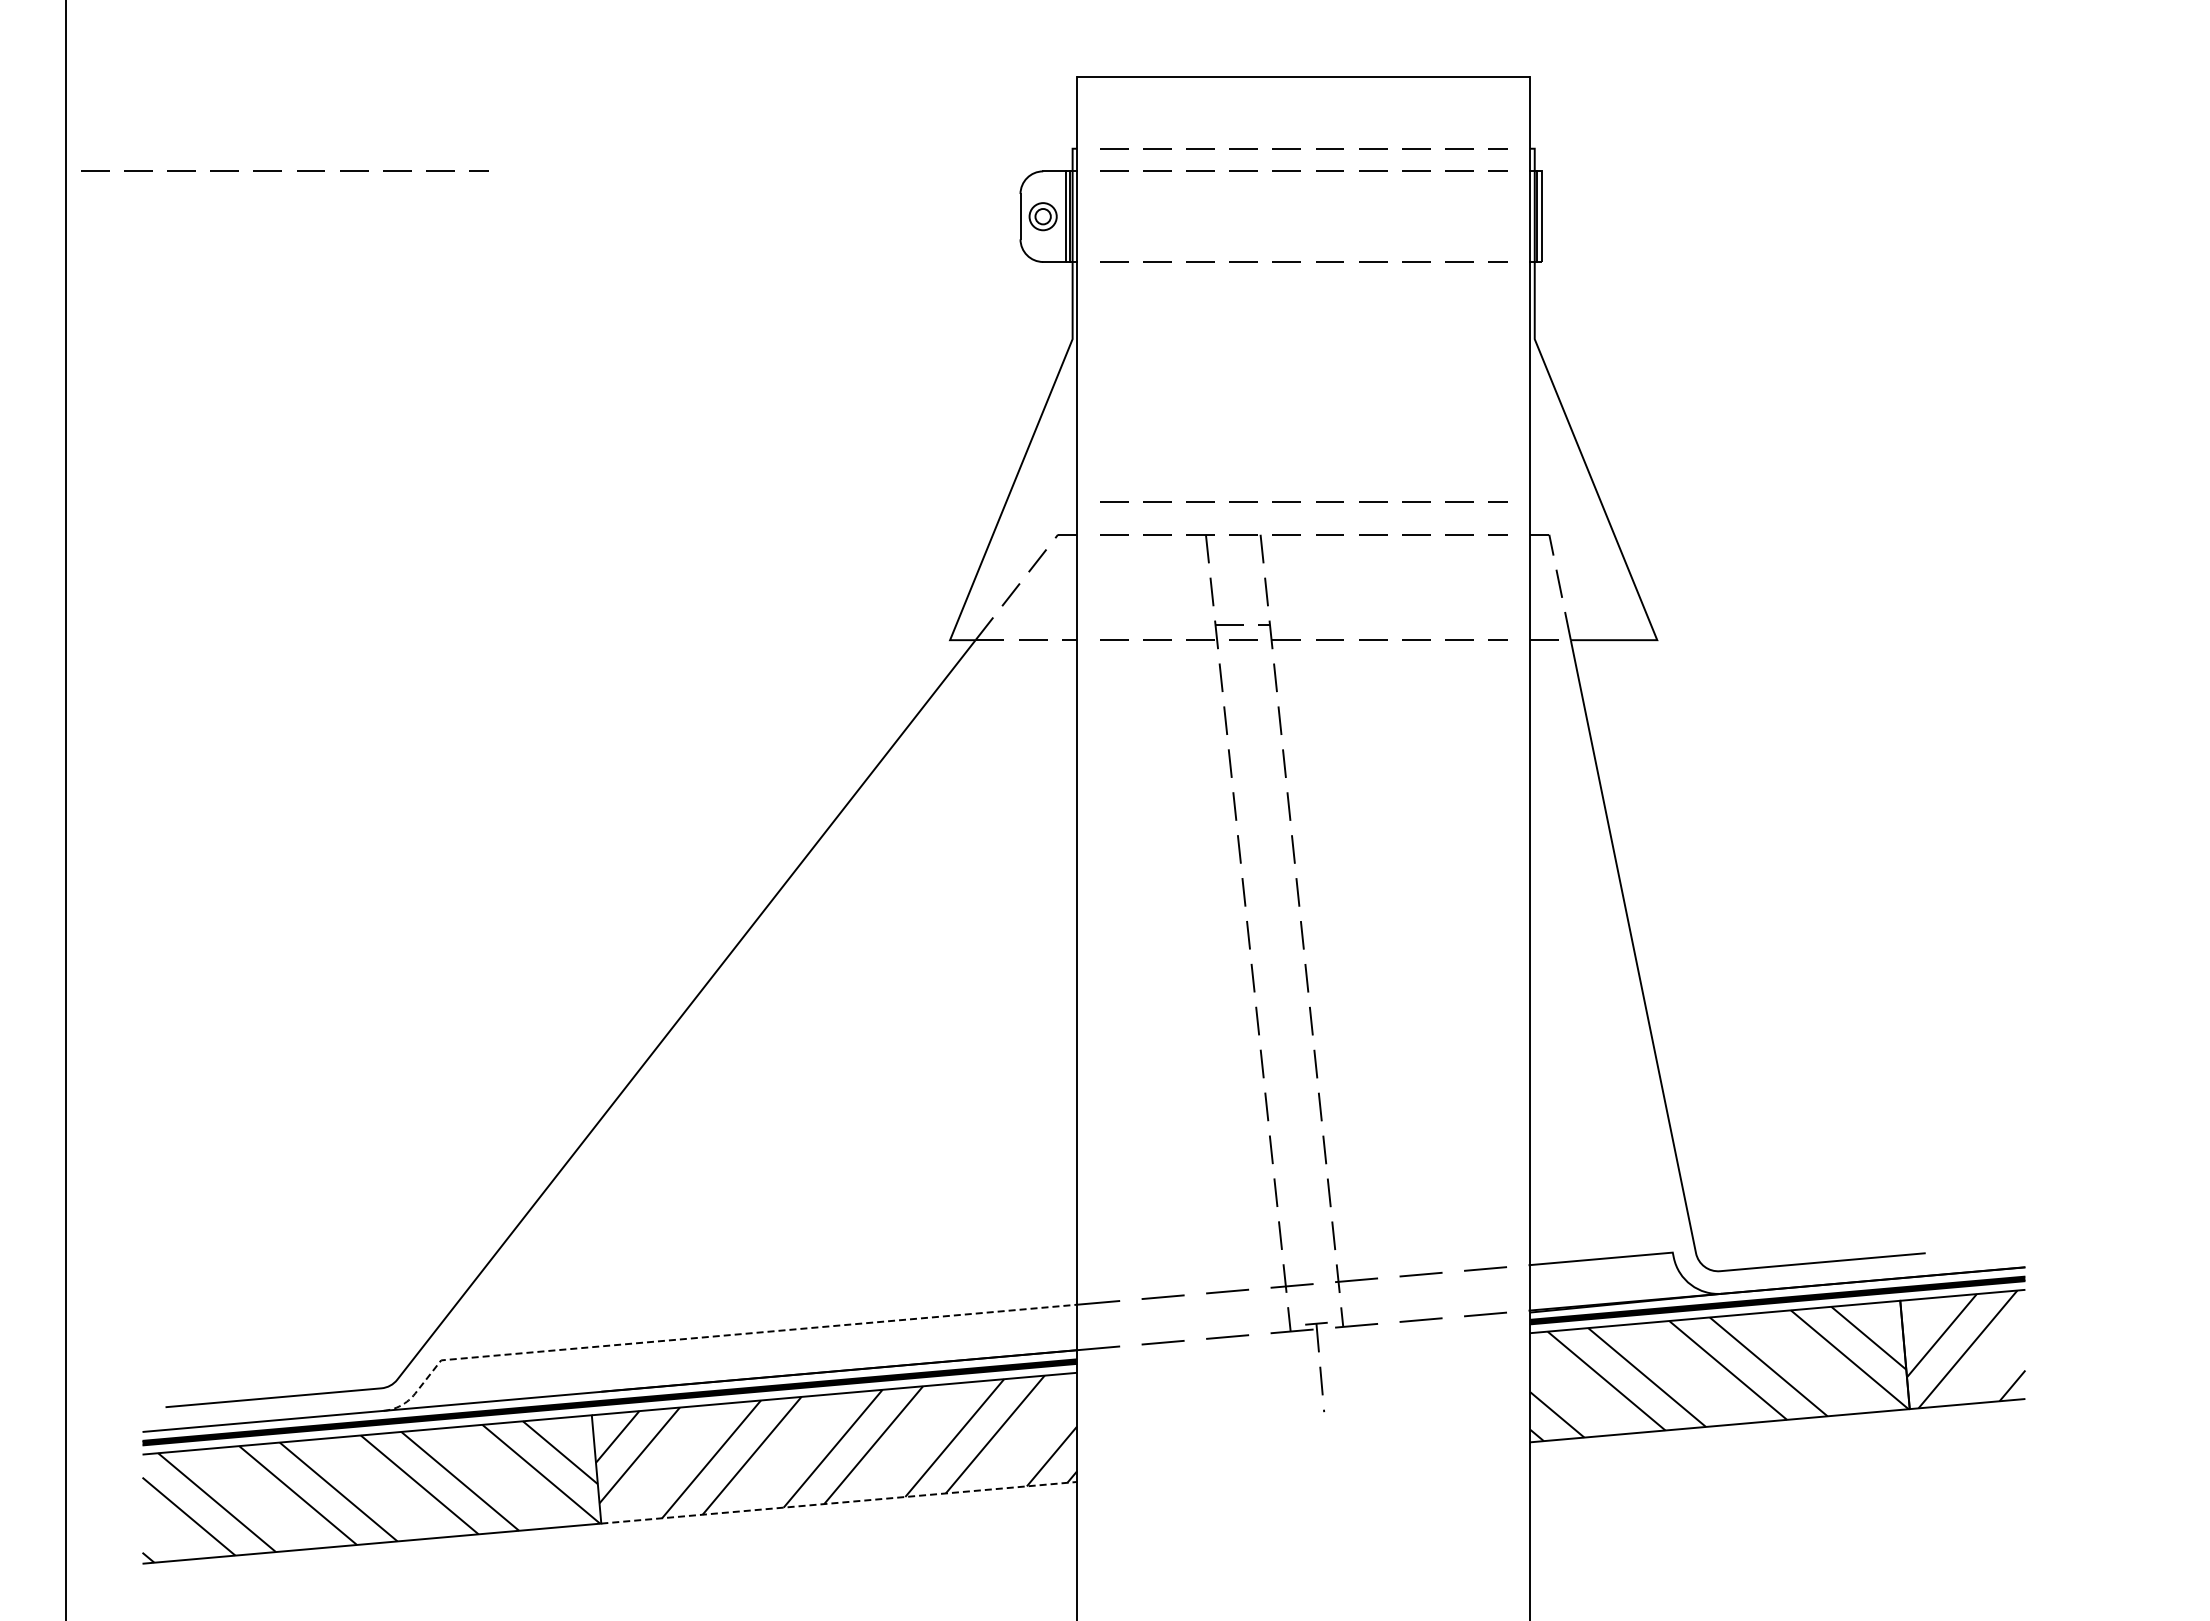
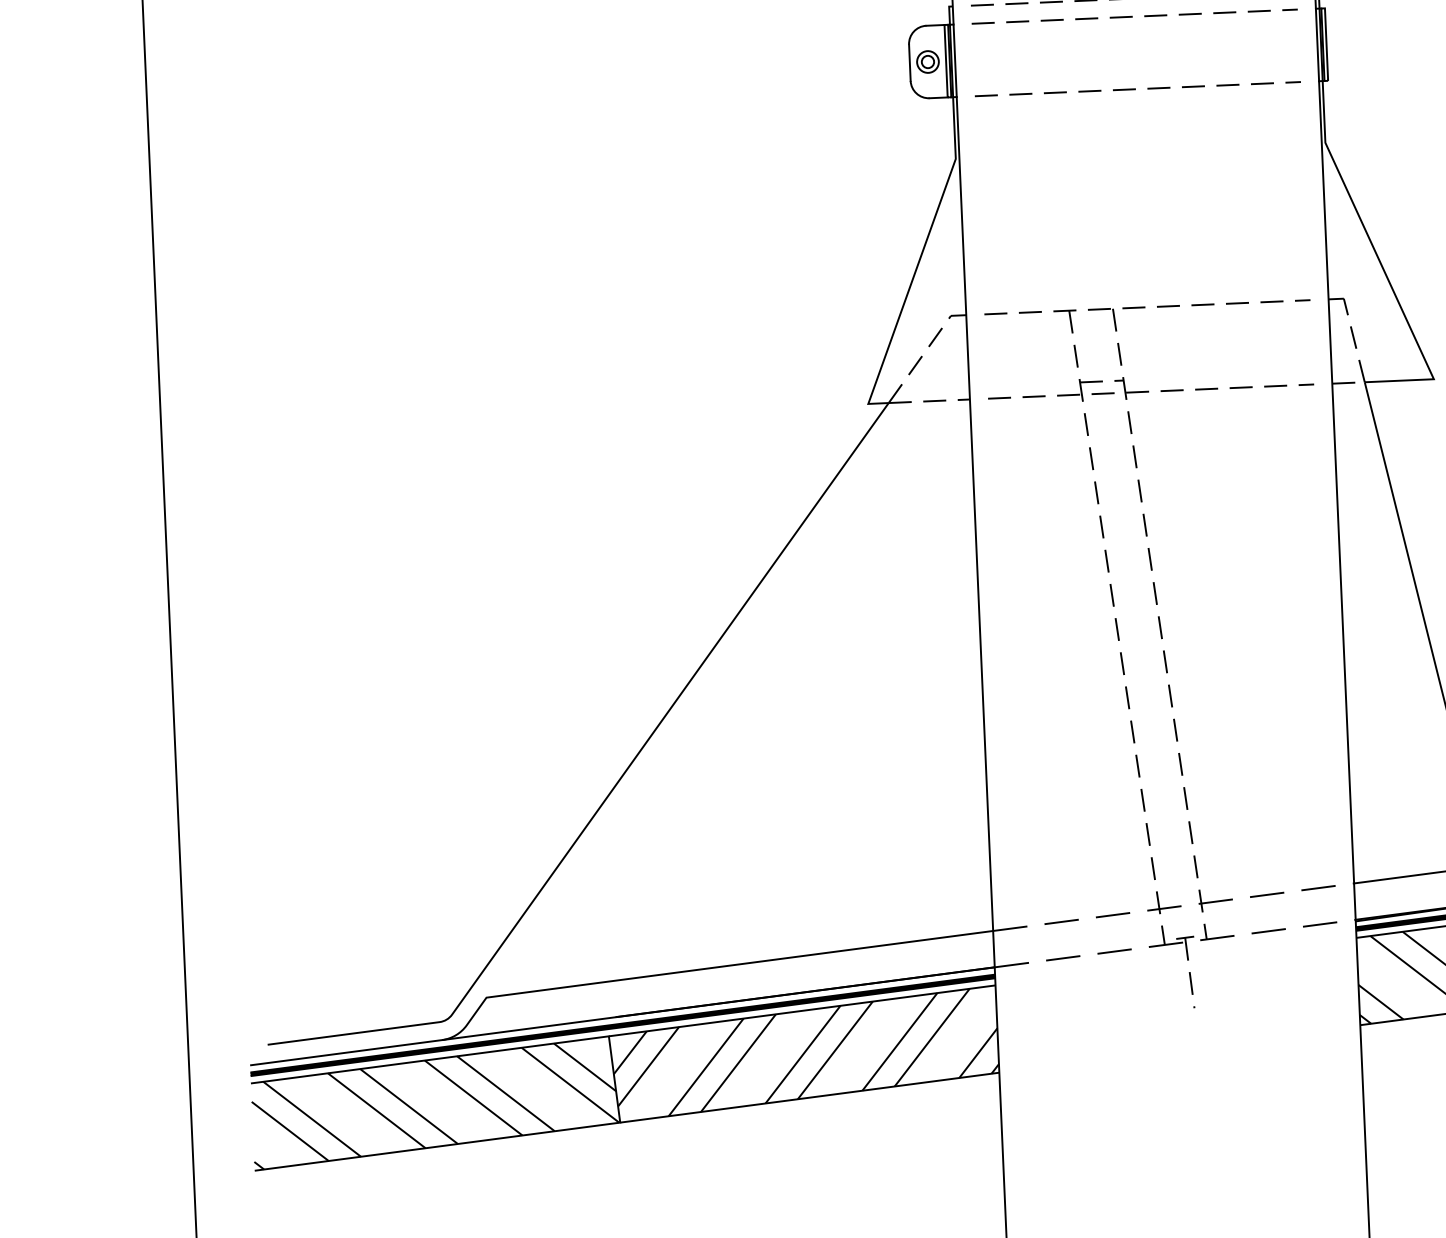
line: (281, 170) -> (317, 51), removed
line: (1300, 501) -> (1143, 280), removed
line: (713, 1336) -> (703, 969), dashed -> solid
line: (839, 1502) -> (810, 1097), dashed -> solid

